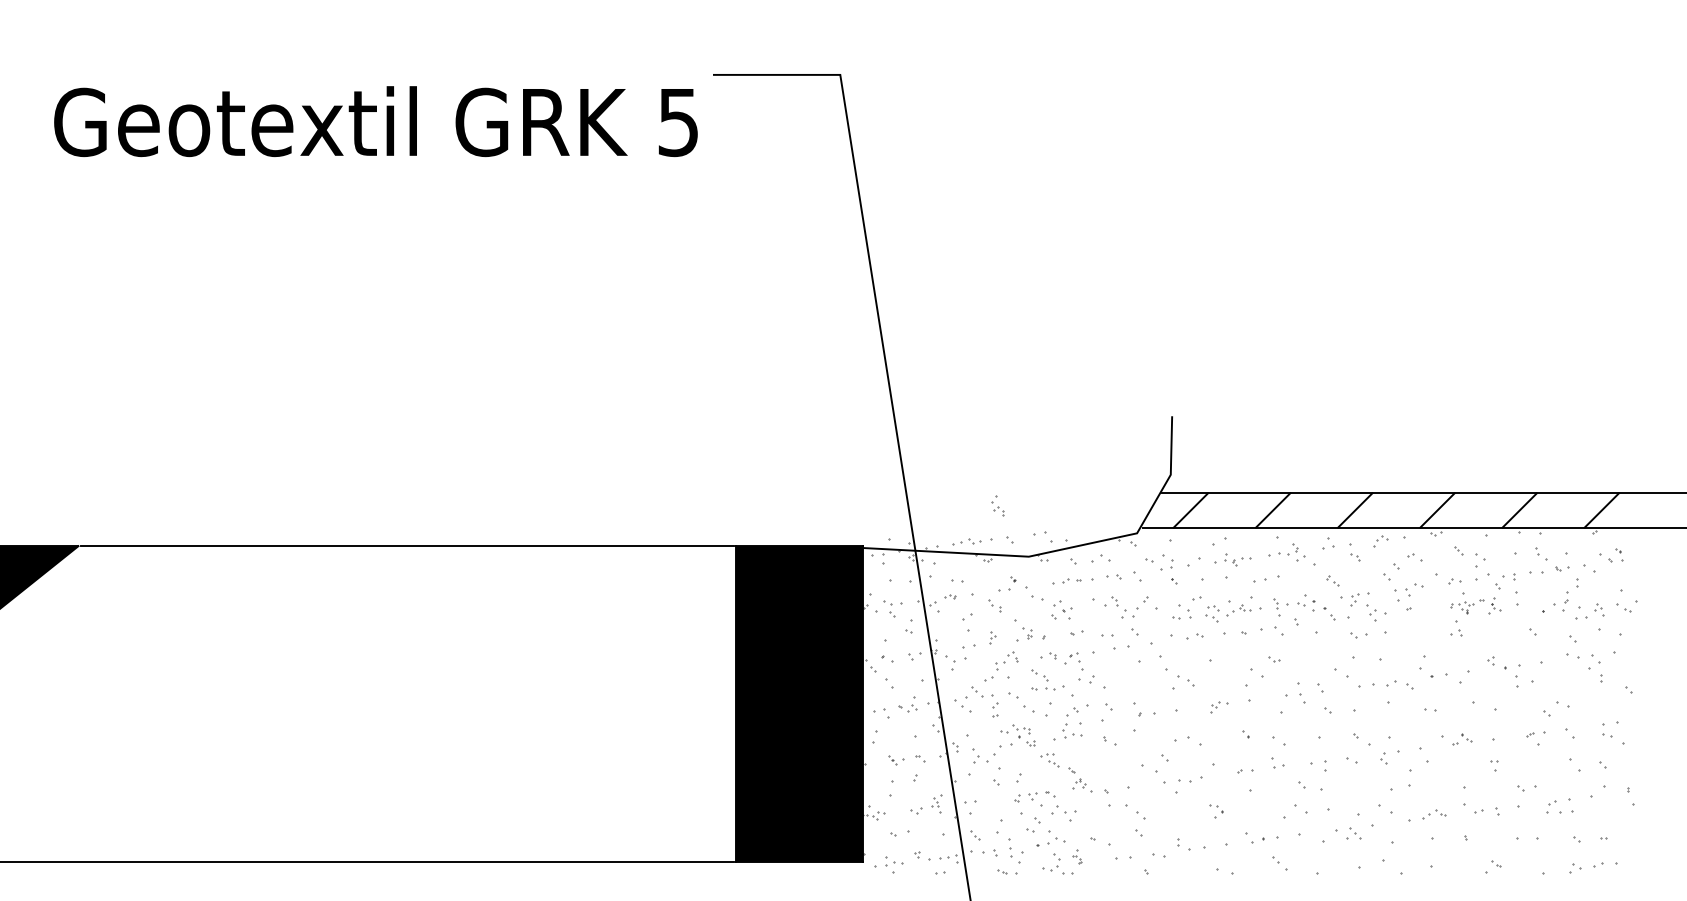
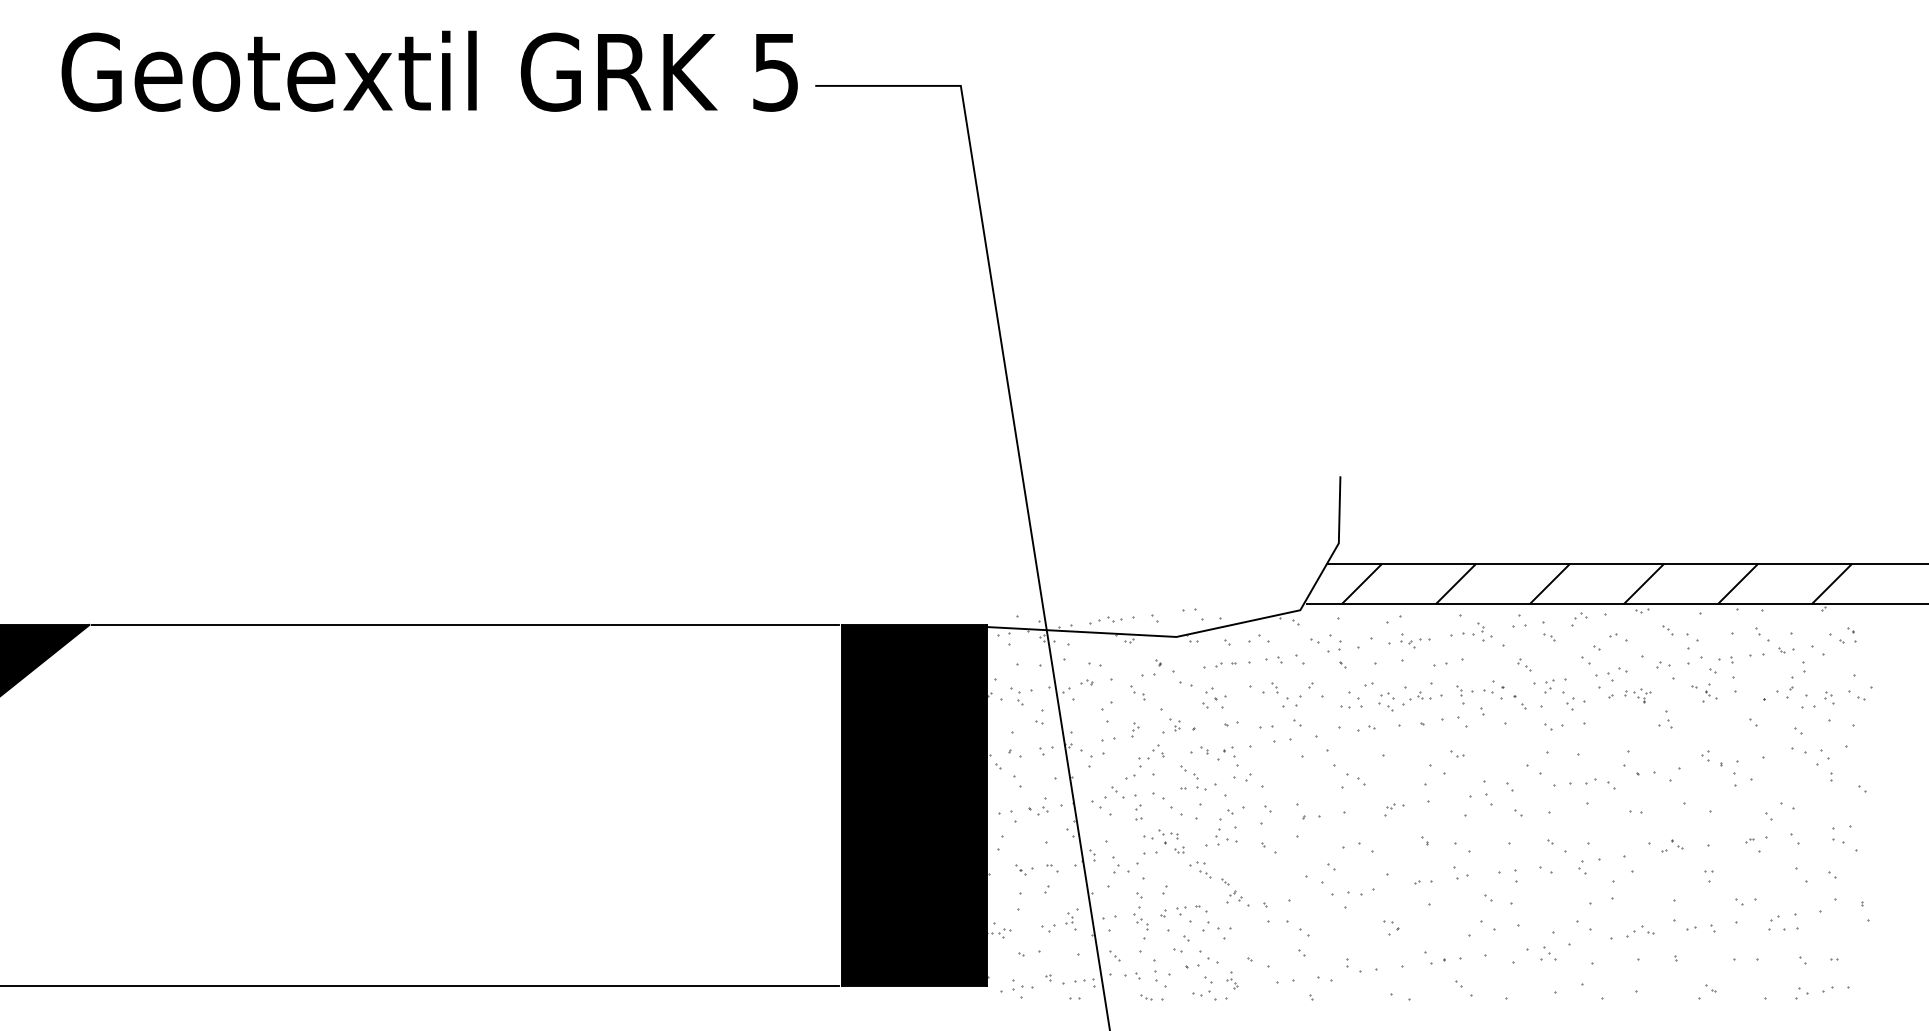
text: (375, 120) -> (429, 70), moved
part: (997, 506) -> (1140, 918), moved
part: (1461, 607) -> (1637, 695), moved

